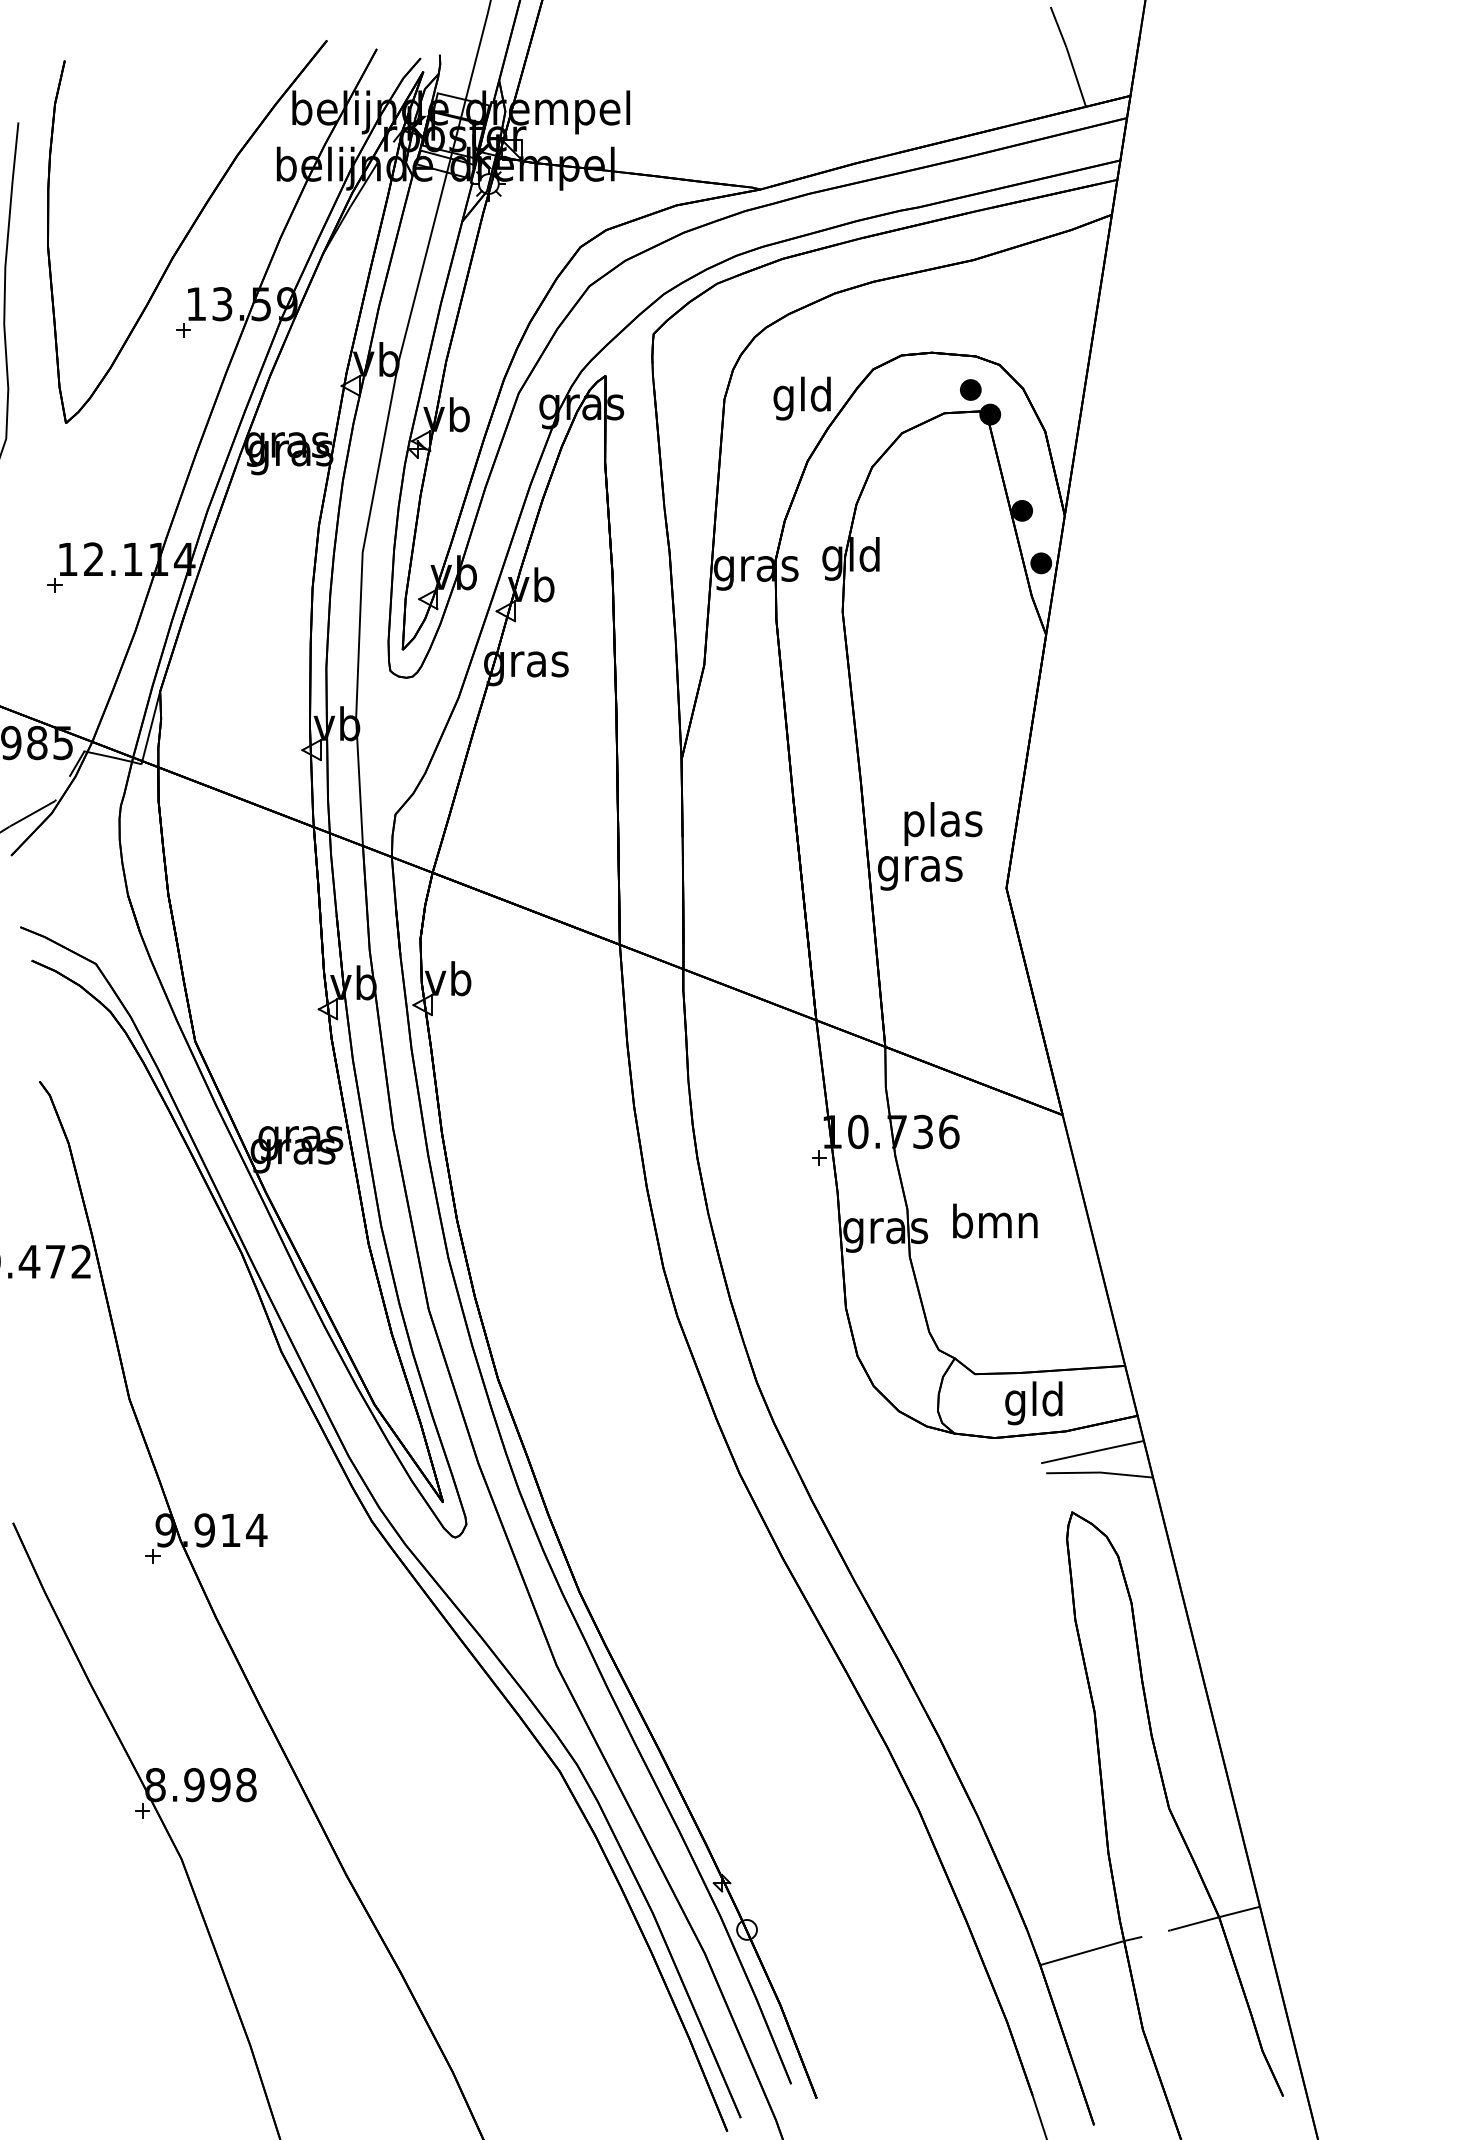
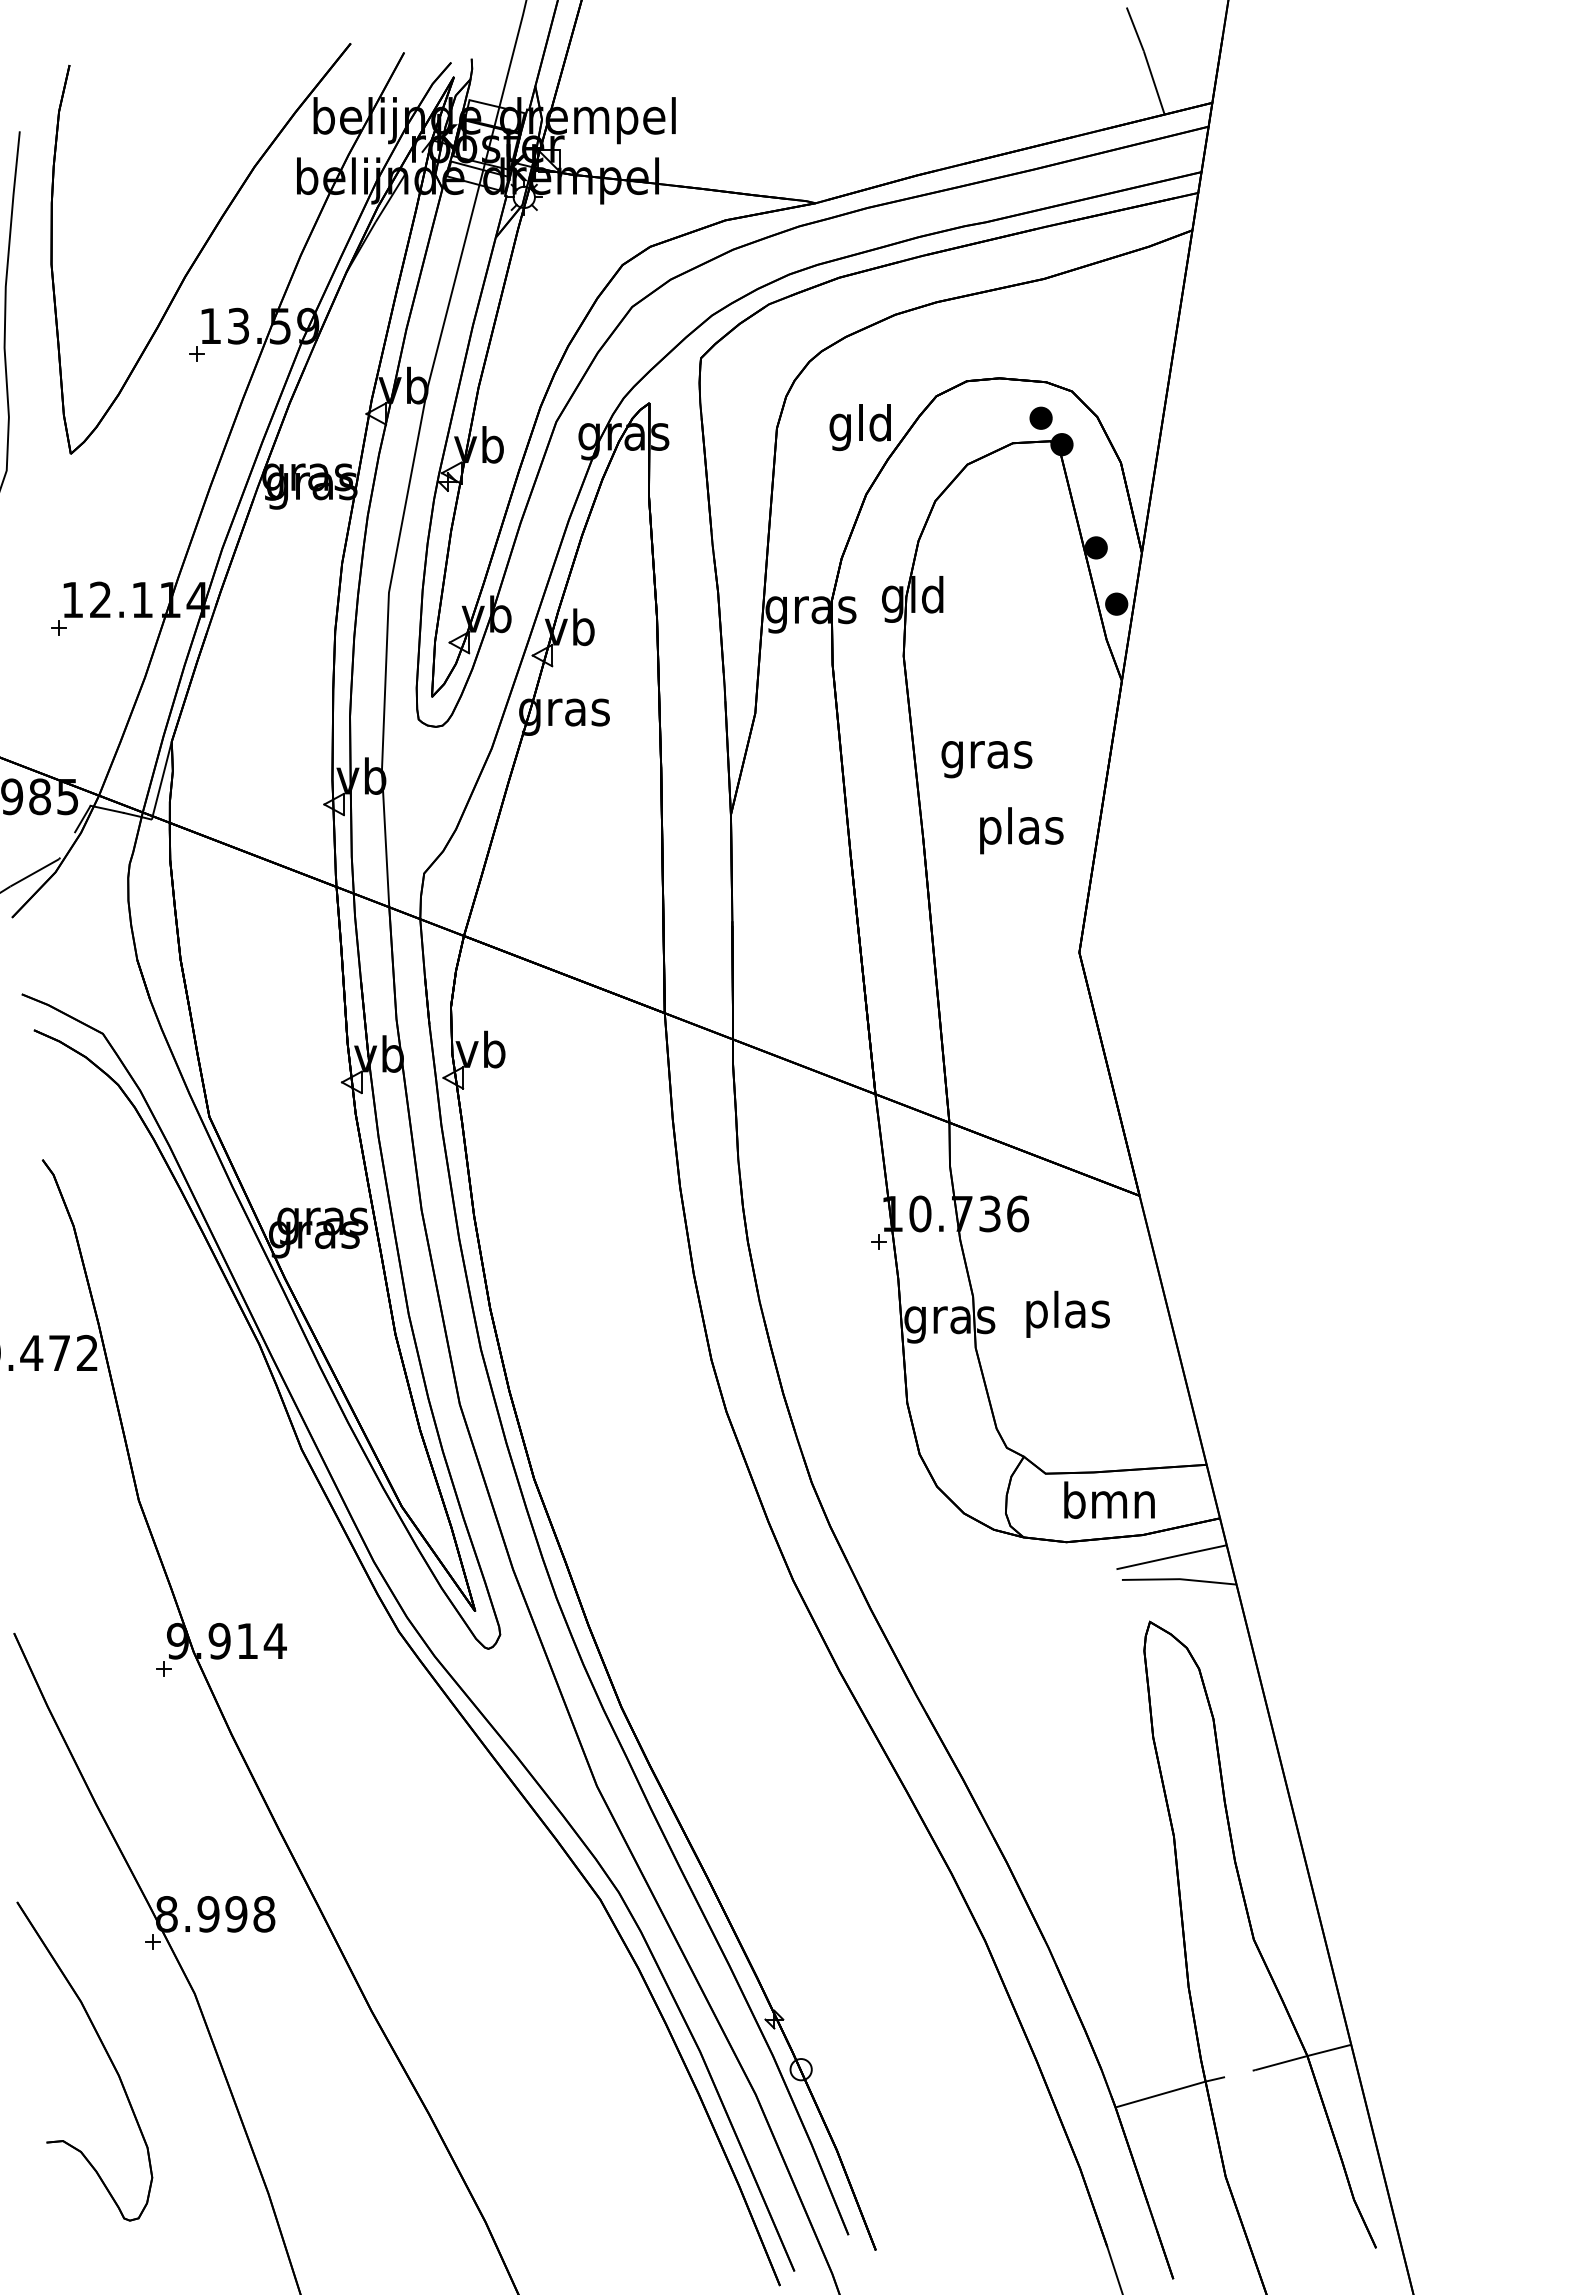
text: (943, 823) -> (1021, 830), moved
text: (919, 873) -> (986, 759), moved
text: (995, 1224) -> (1067, 1313), bmn -> plas
text: (1034, 1402) -> (1109, 1504), gld -> bmn
part: (97, 1912) -> (104, 2050), added

